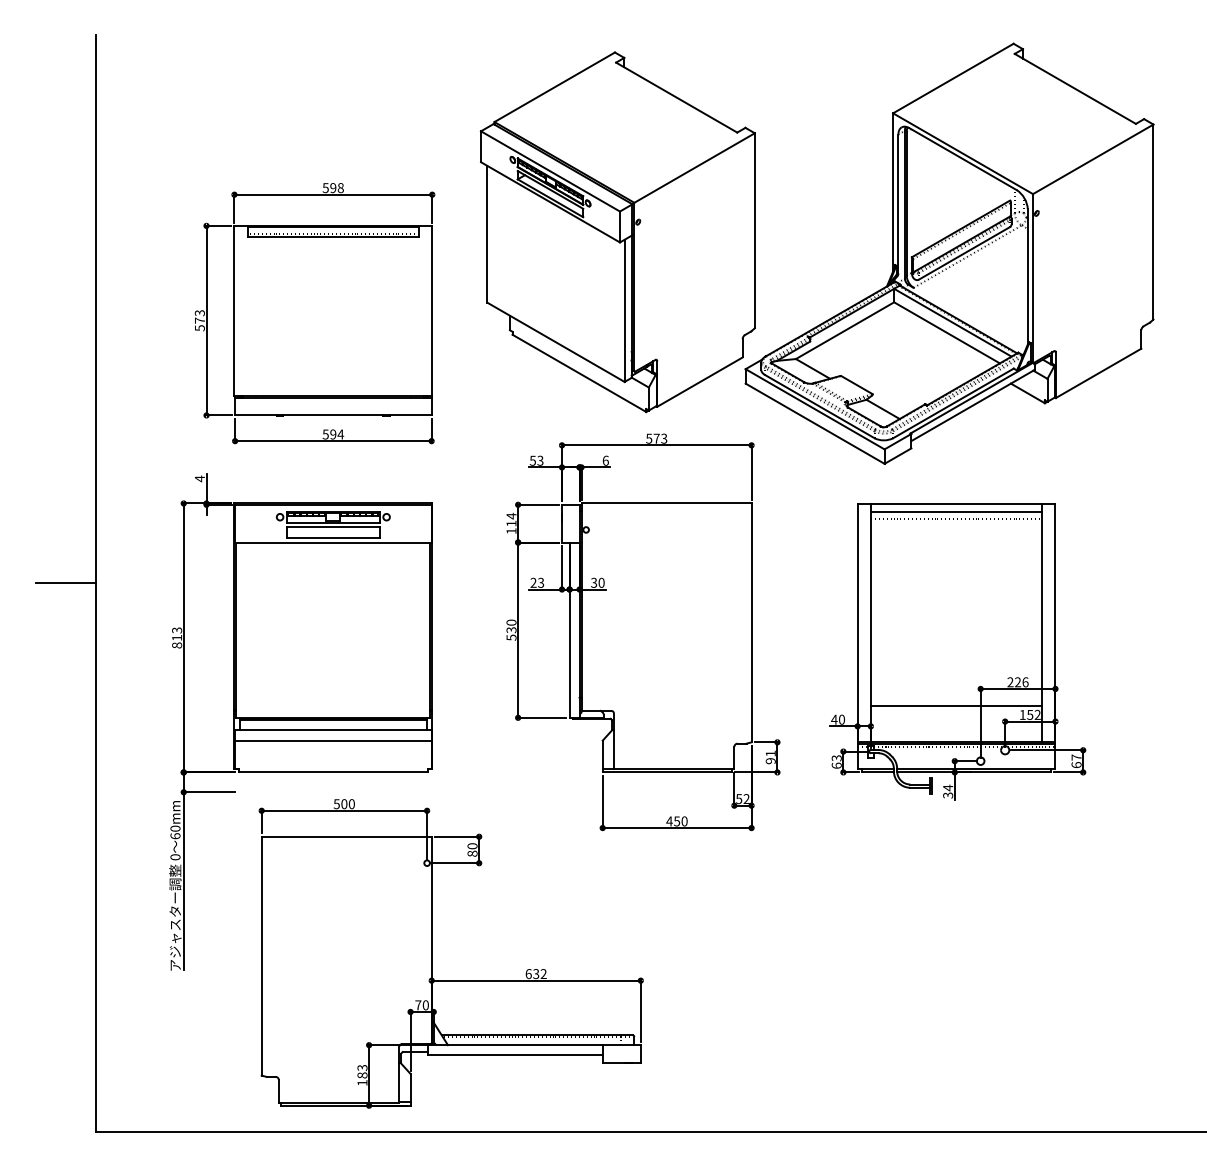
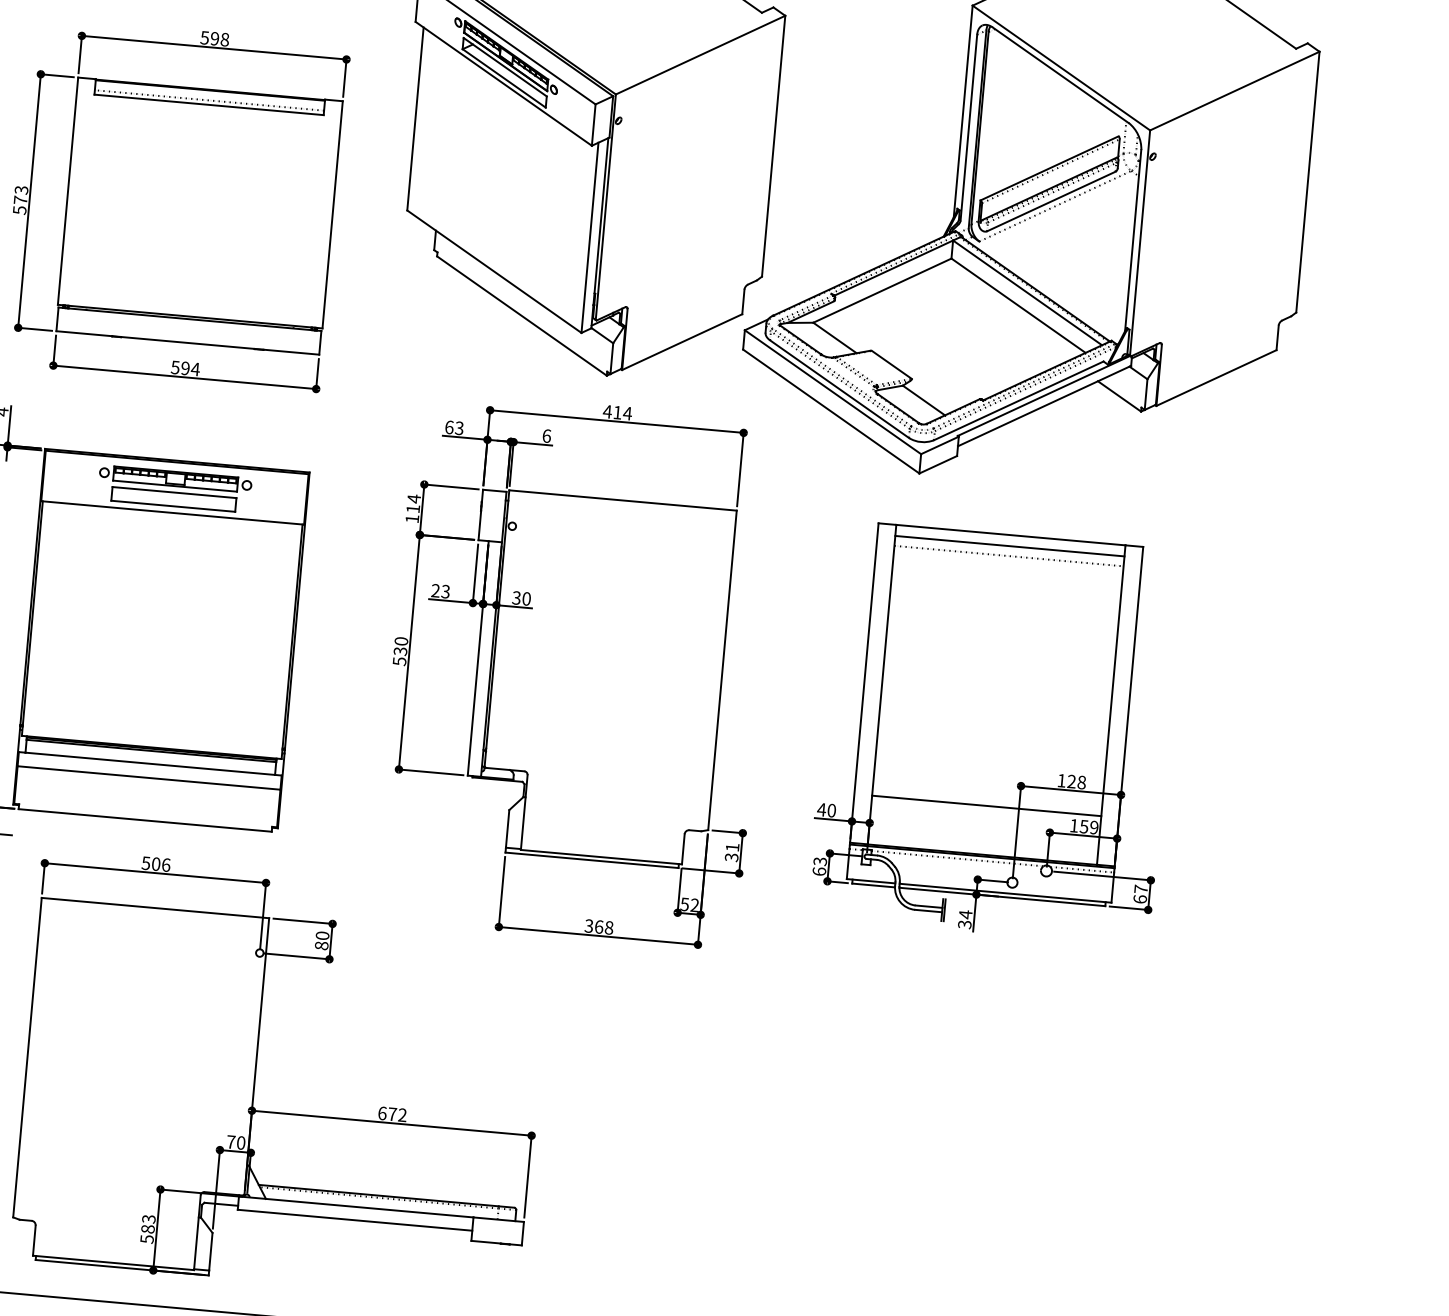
text: (656, 438) -> (617, 412), 573 -> 414
text: (532, 460) -> (448, 426), 53 -> 63
text: (1017, 682) -> (1071, 781), 226 -> 128
text: (1037, 714) -> (1094, 827), 152 -> 159
text: (770, 761) -> (731, 858), 91 -> 31
text: (351, 803) -> (165, 864), 500 -> 506
text: (676, 821) -> (598, 927), 450 -> 368
text: (536, 974) -> (392, 1114), 632 -> 672
text: (362, 1083) -> (147, 1240), 183 -> 583

